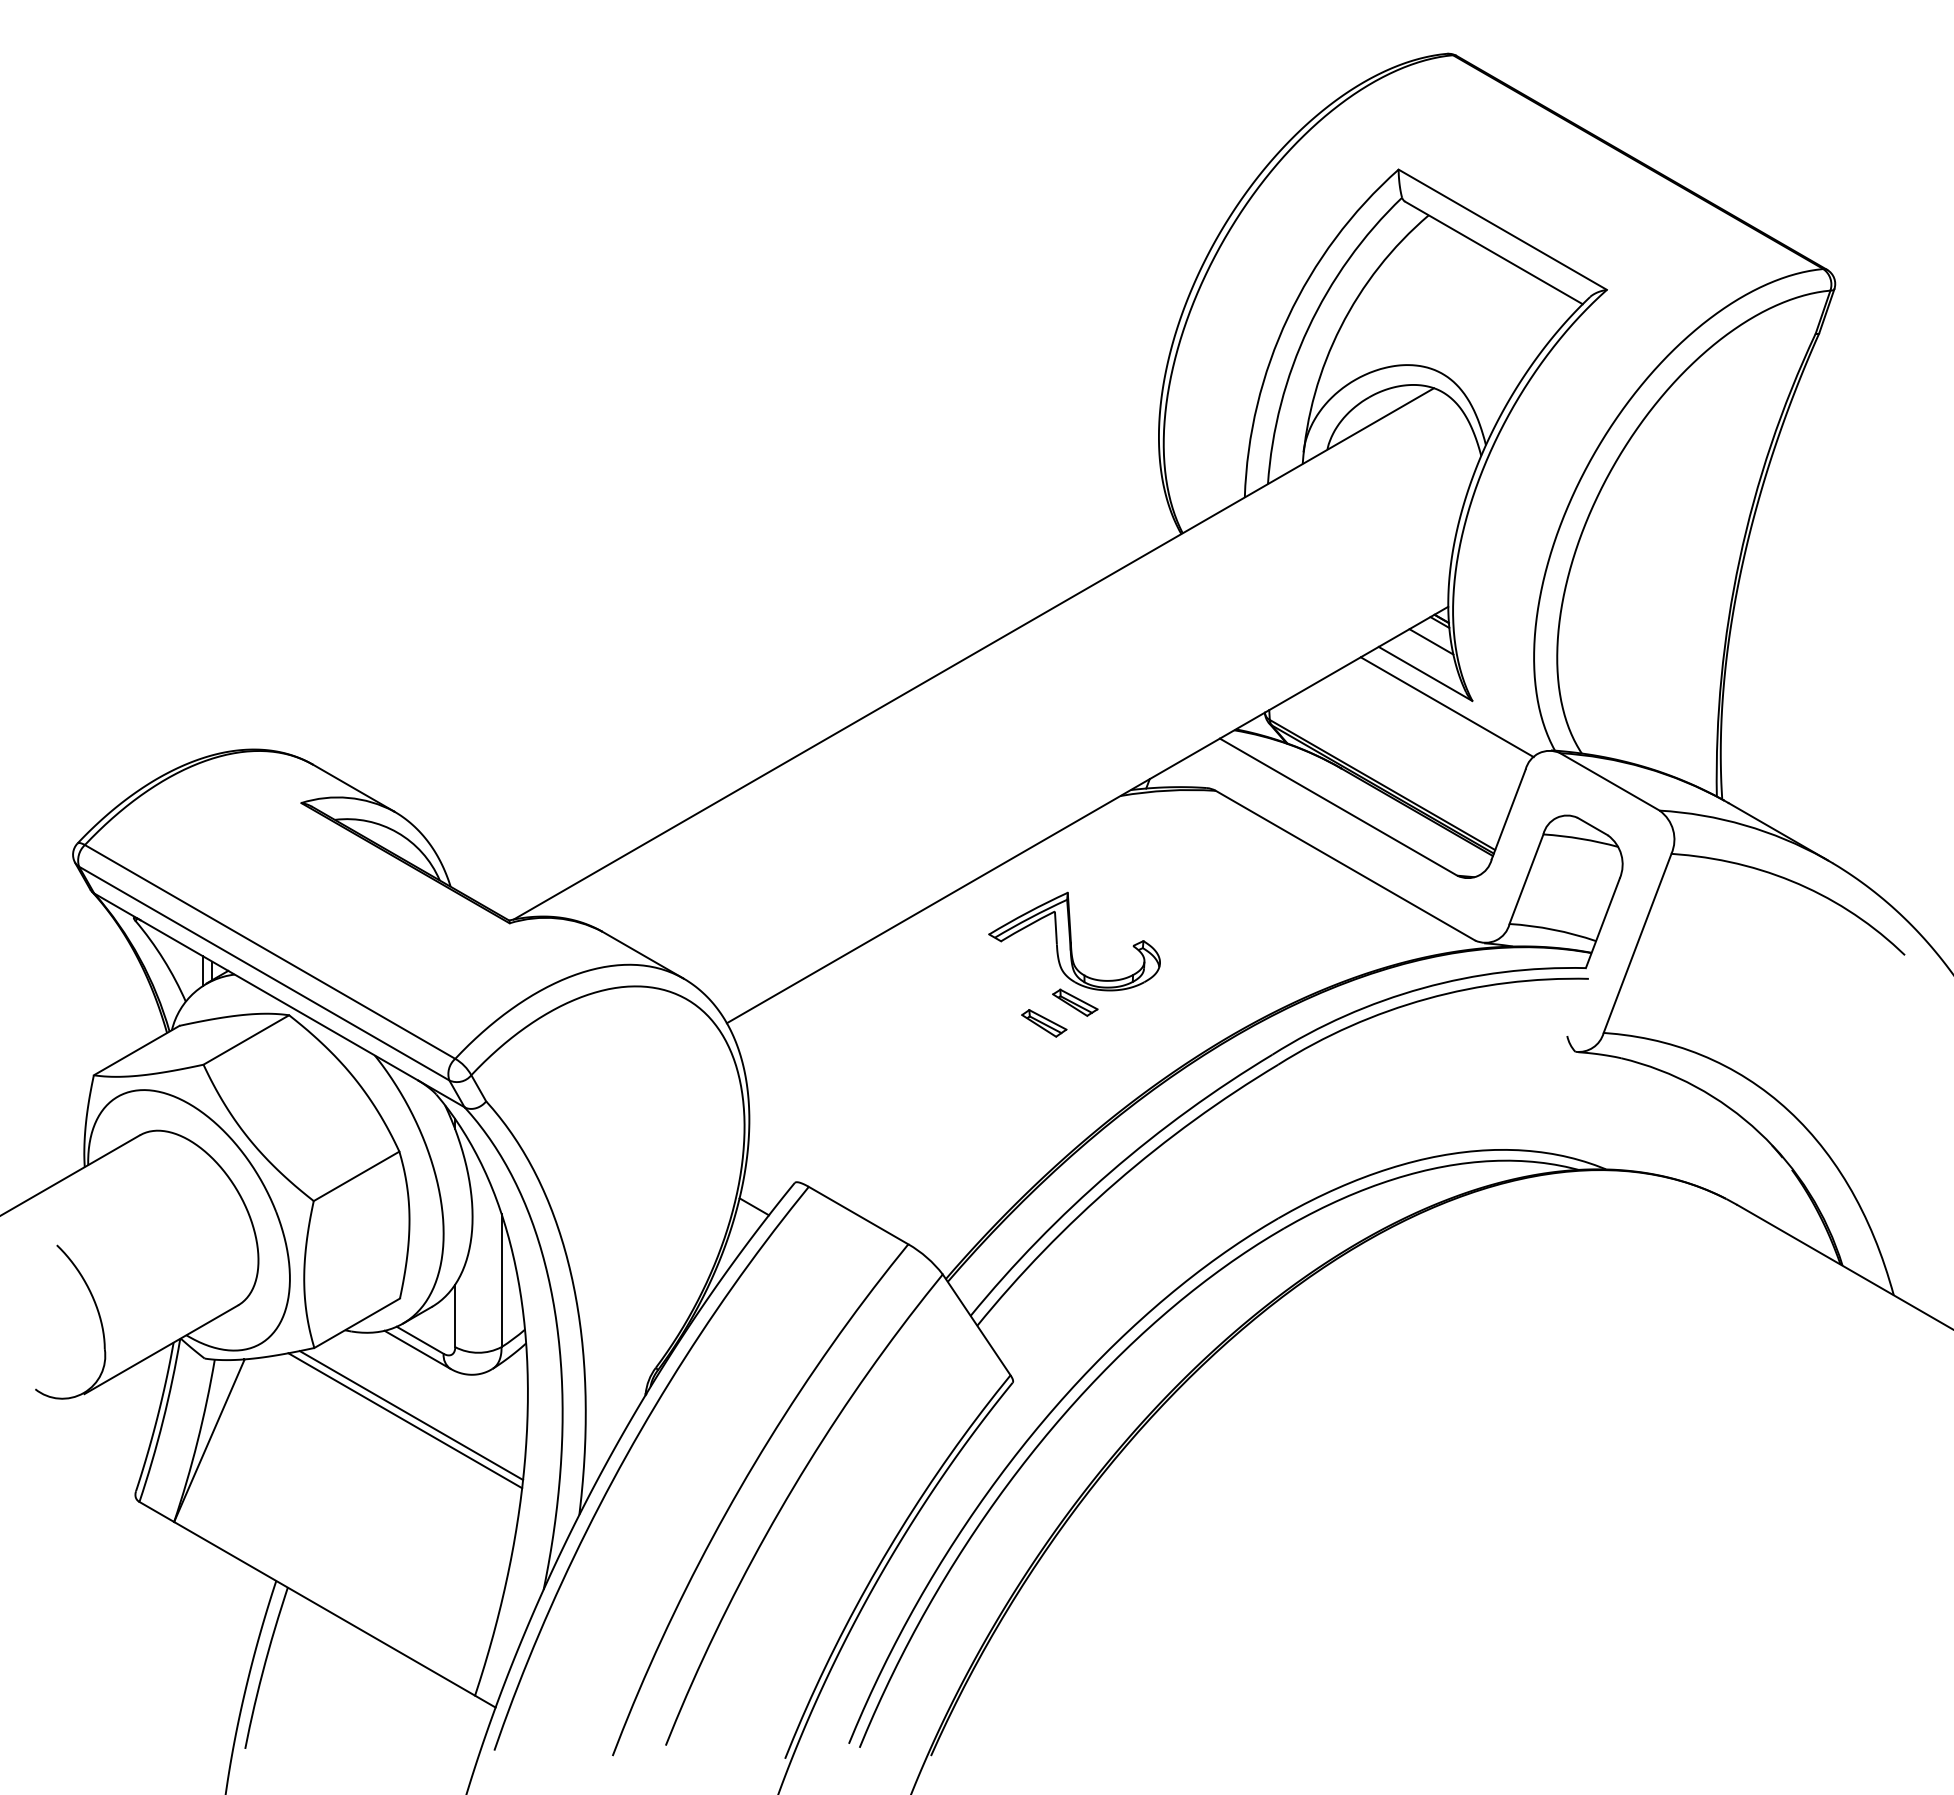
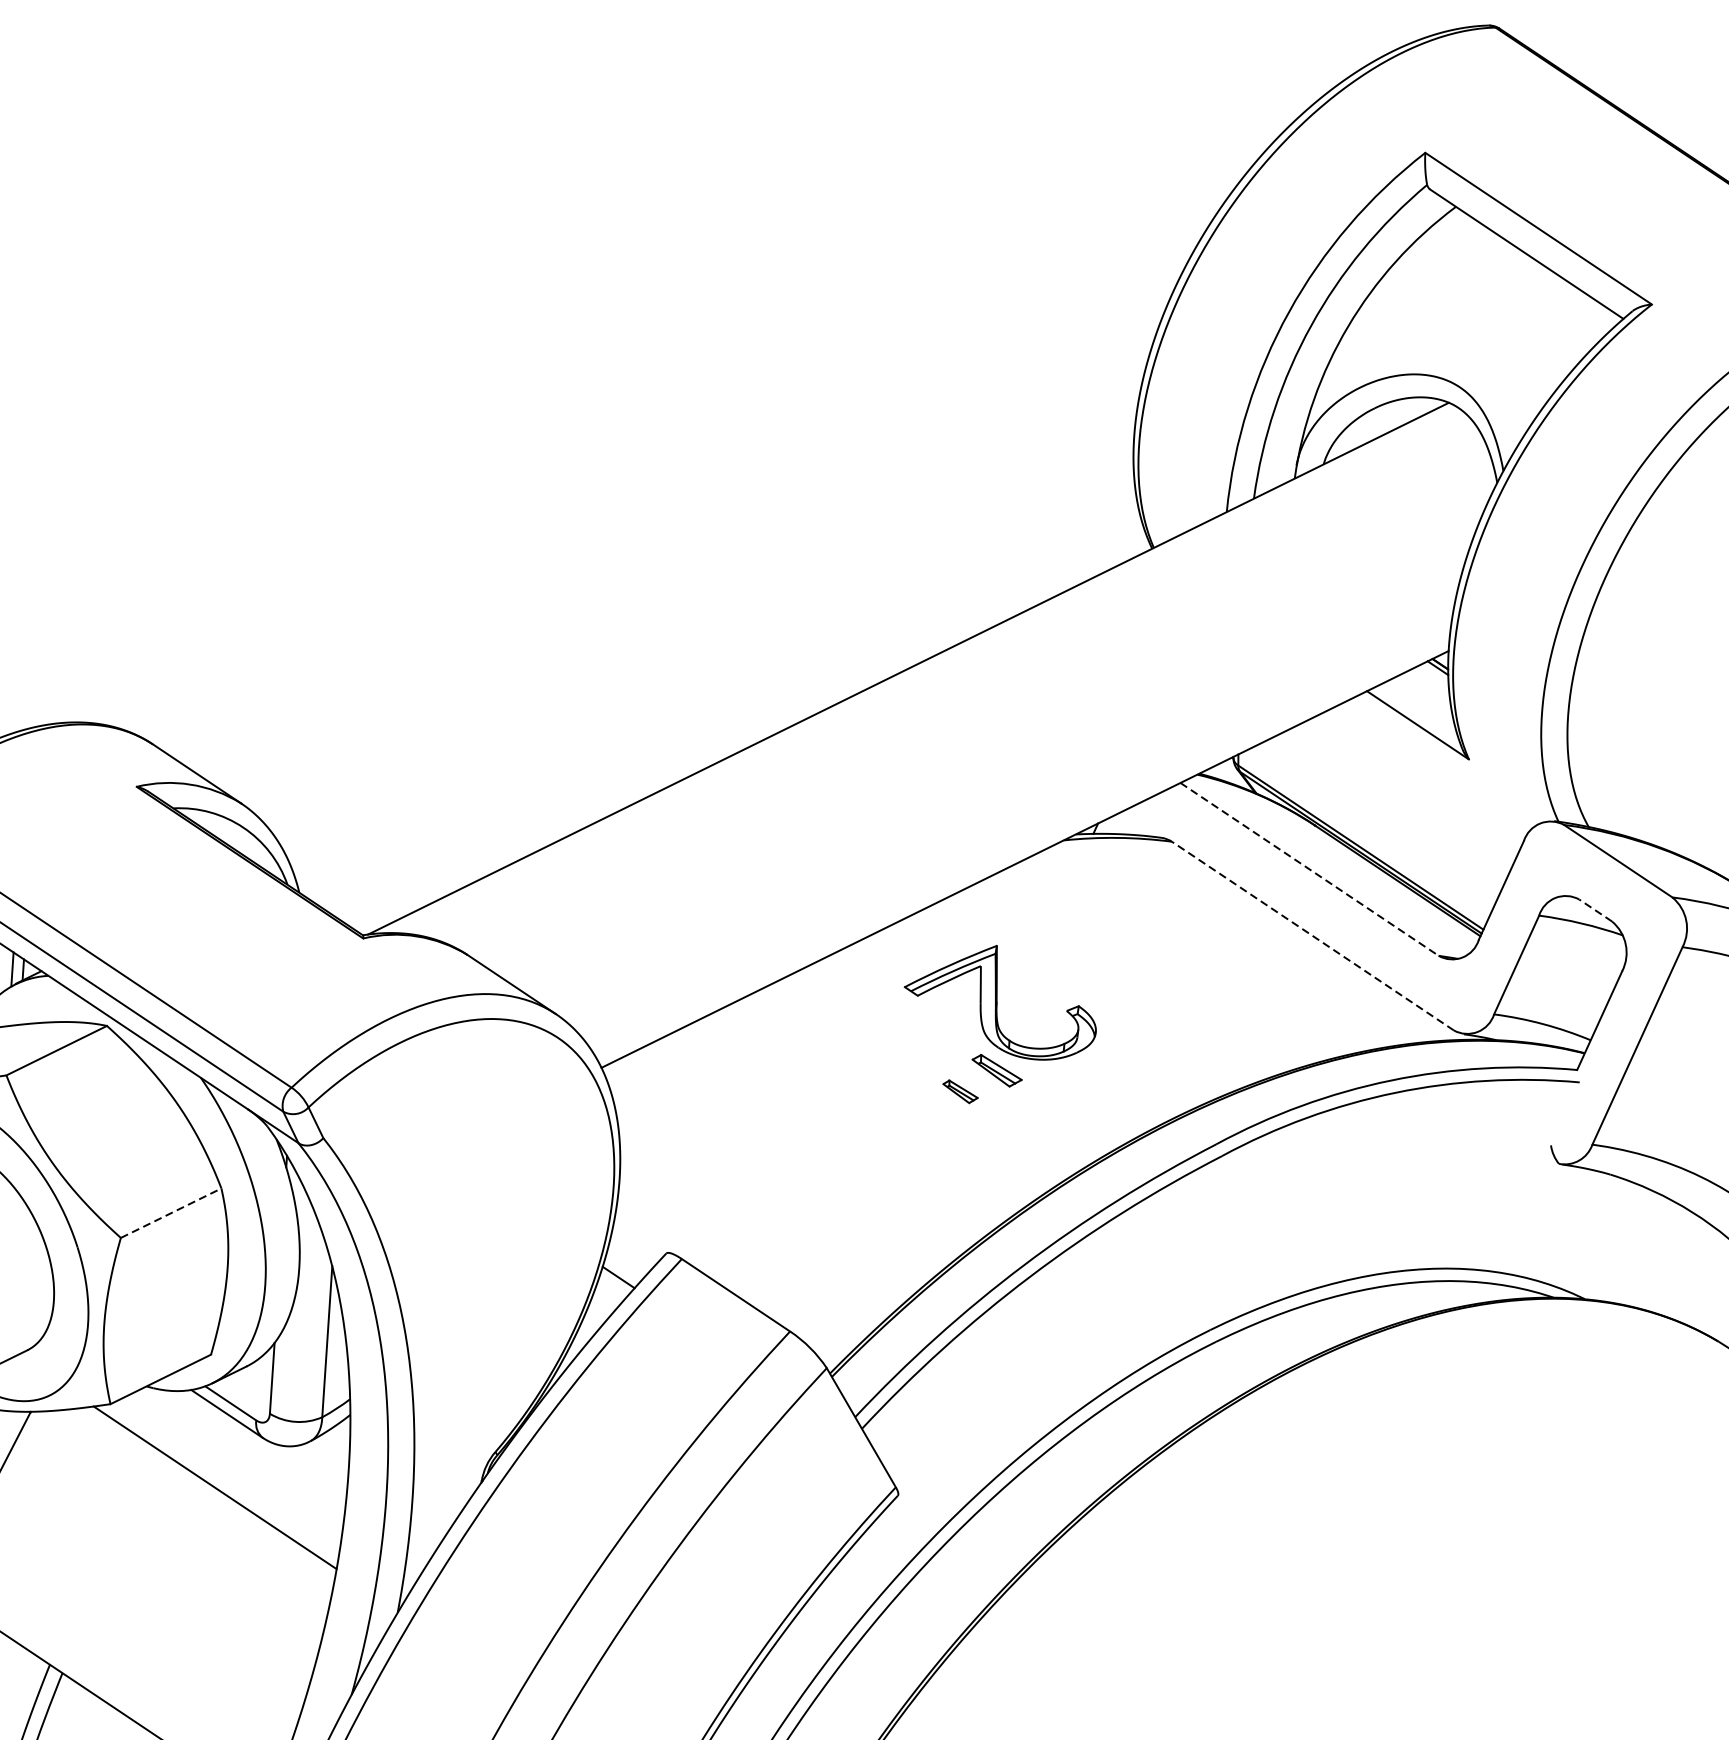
line: (1431, 641) -> (1427, 689), removed
line: (1446, 707) -> (1439, 764), removed
line: (1339, 807) -> (1310, 869), solid -> dashed
line: (1592, 826) -> (1595, 910), solid -> dashed
line: (1345, 865) -> (1312, 935), solid -> dashed
part: (1044, 1023) -> (960, 1091), size x0.7
line: (357, 1176) -> (172, 1213), solid -> dashed
line: (405, 1420) -> (208, 1492), removed

